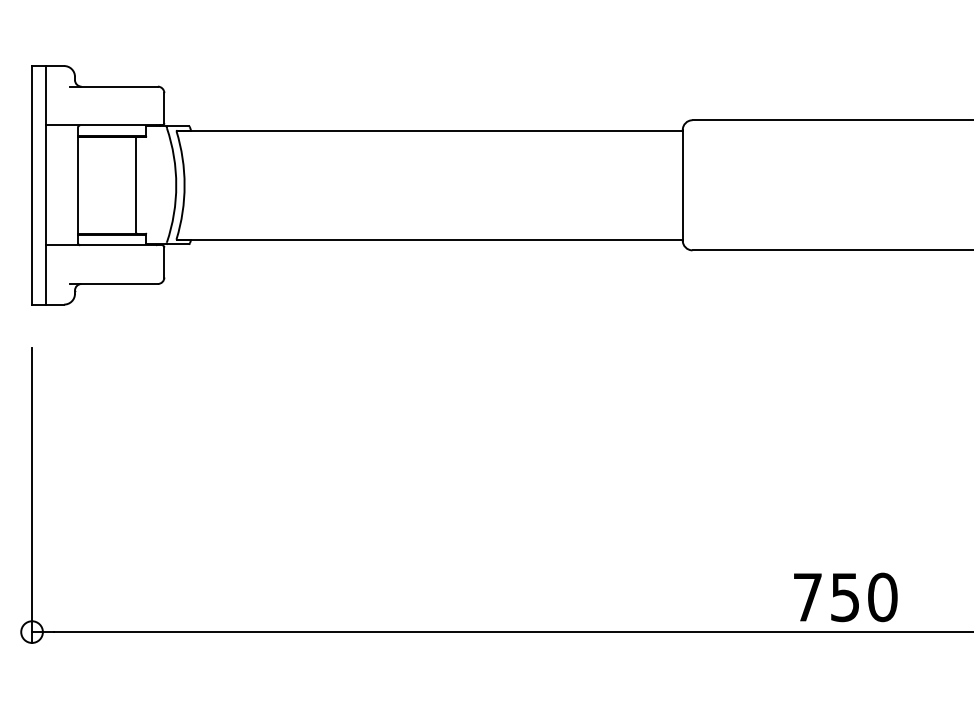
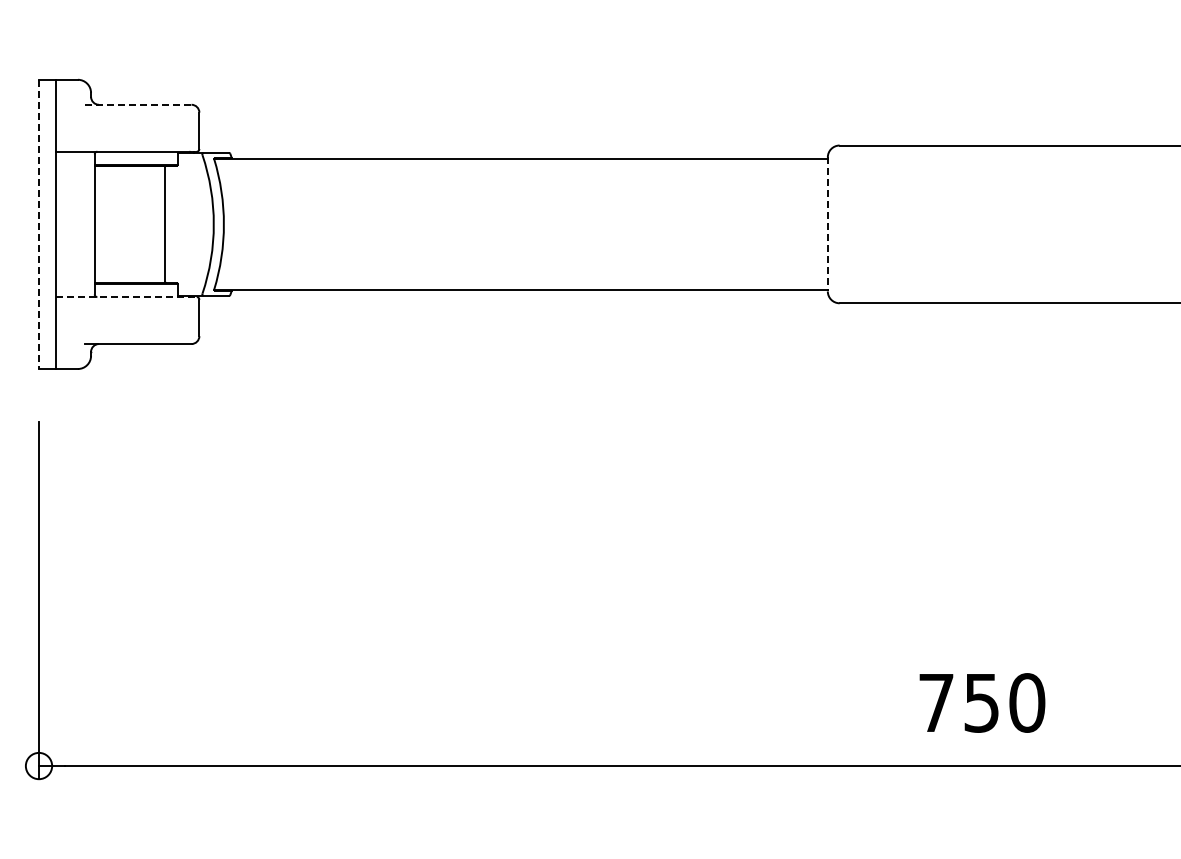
line: (114, 86) -> (138, 104), solid -> dashed
line: (32, 185) -> (39, 224), solid -> dashed
line: (682, 185) -> (827, 224), solid -> dashed
line: (104, 245) -> (126, 297), solid -> dashed
text: (845, 597) -> (982, 702), moved

